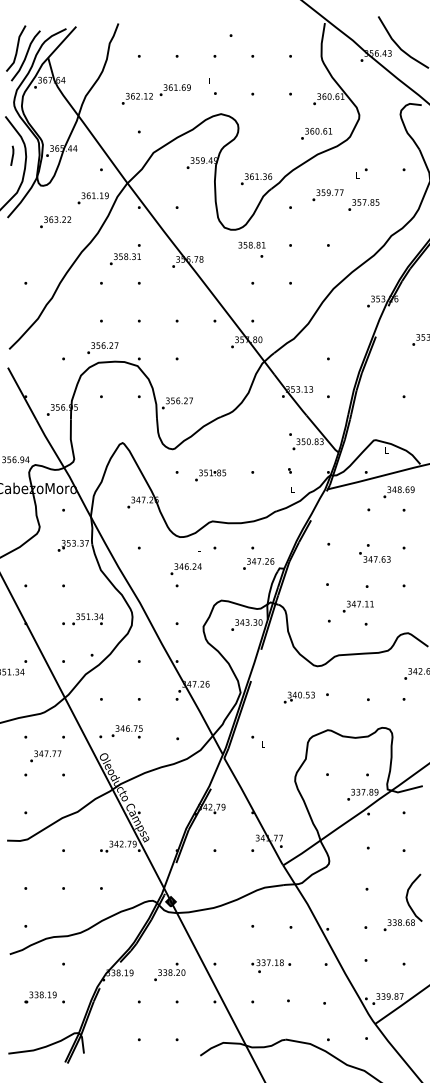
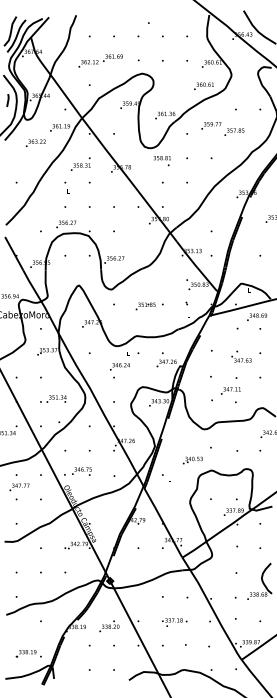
text: (210, 475) -> (145, 306), moved
text: (298, 697) -> (192, 460), moved
text: (45, 756) -> (19, 487), moved
text: (44, 997) -> (28, 653), moved

